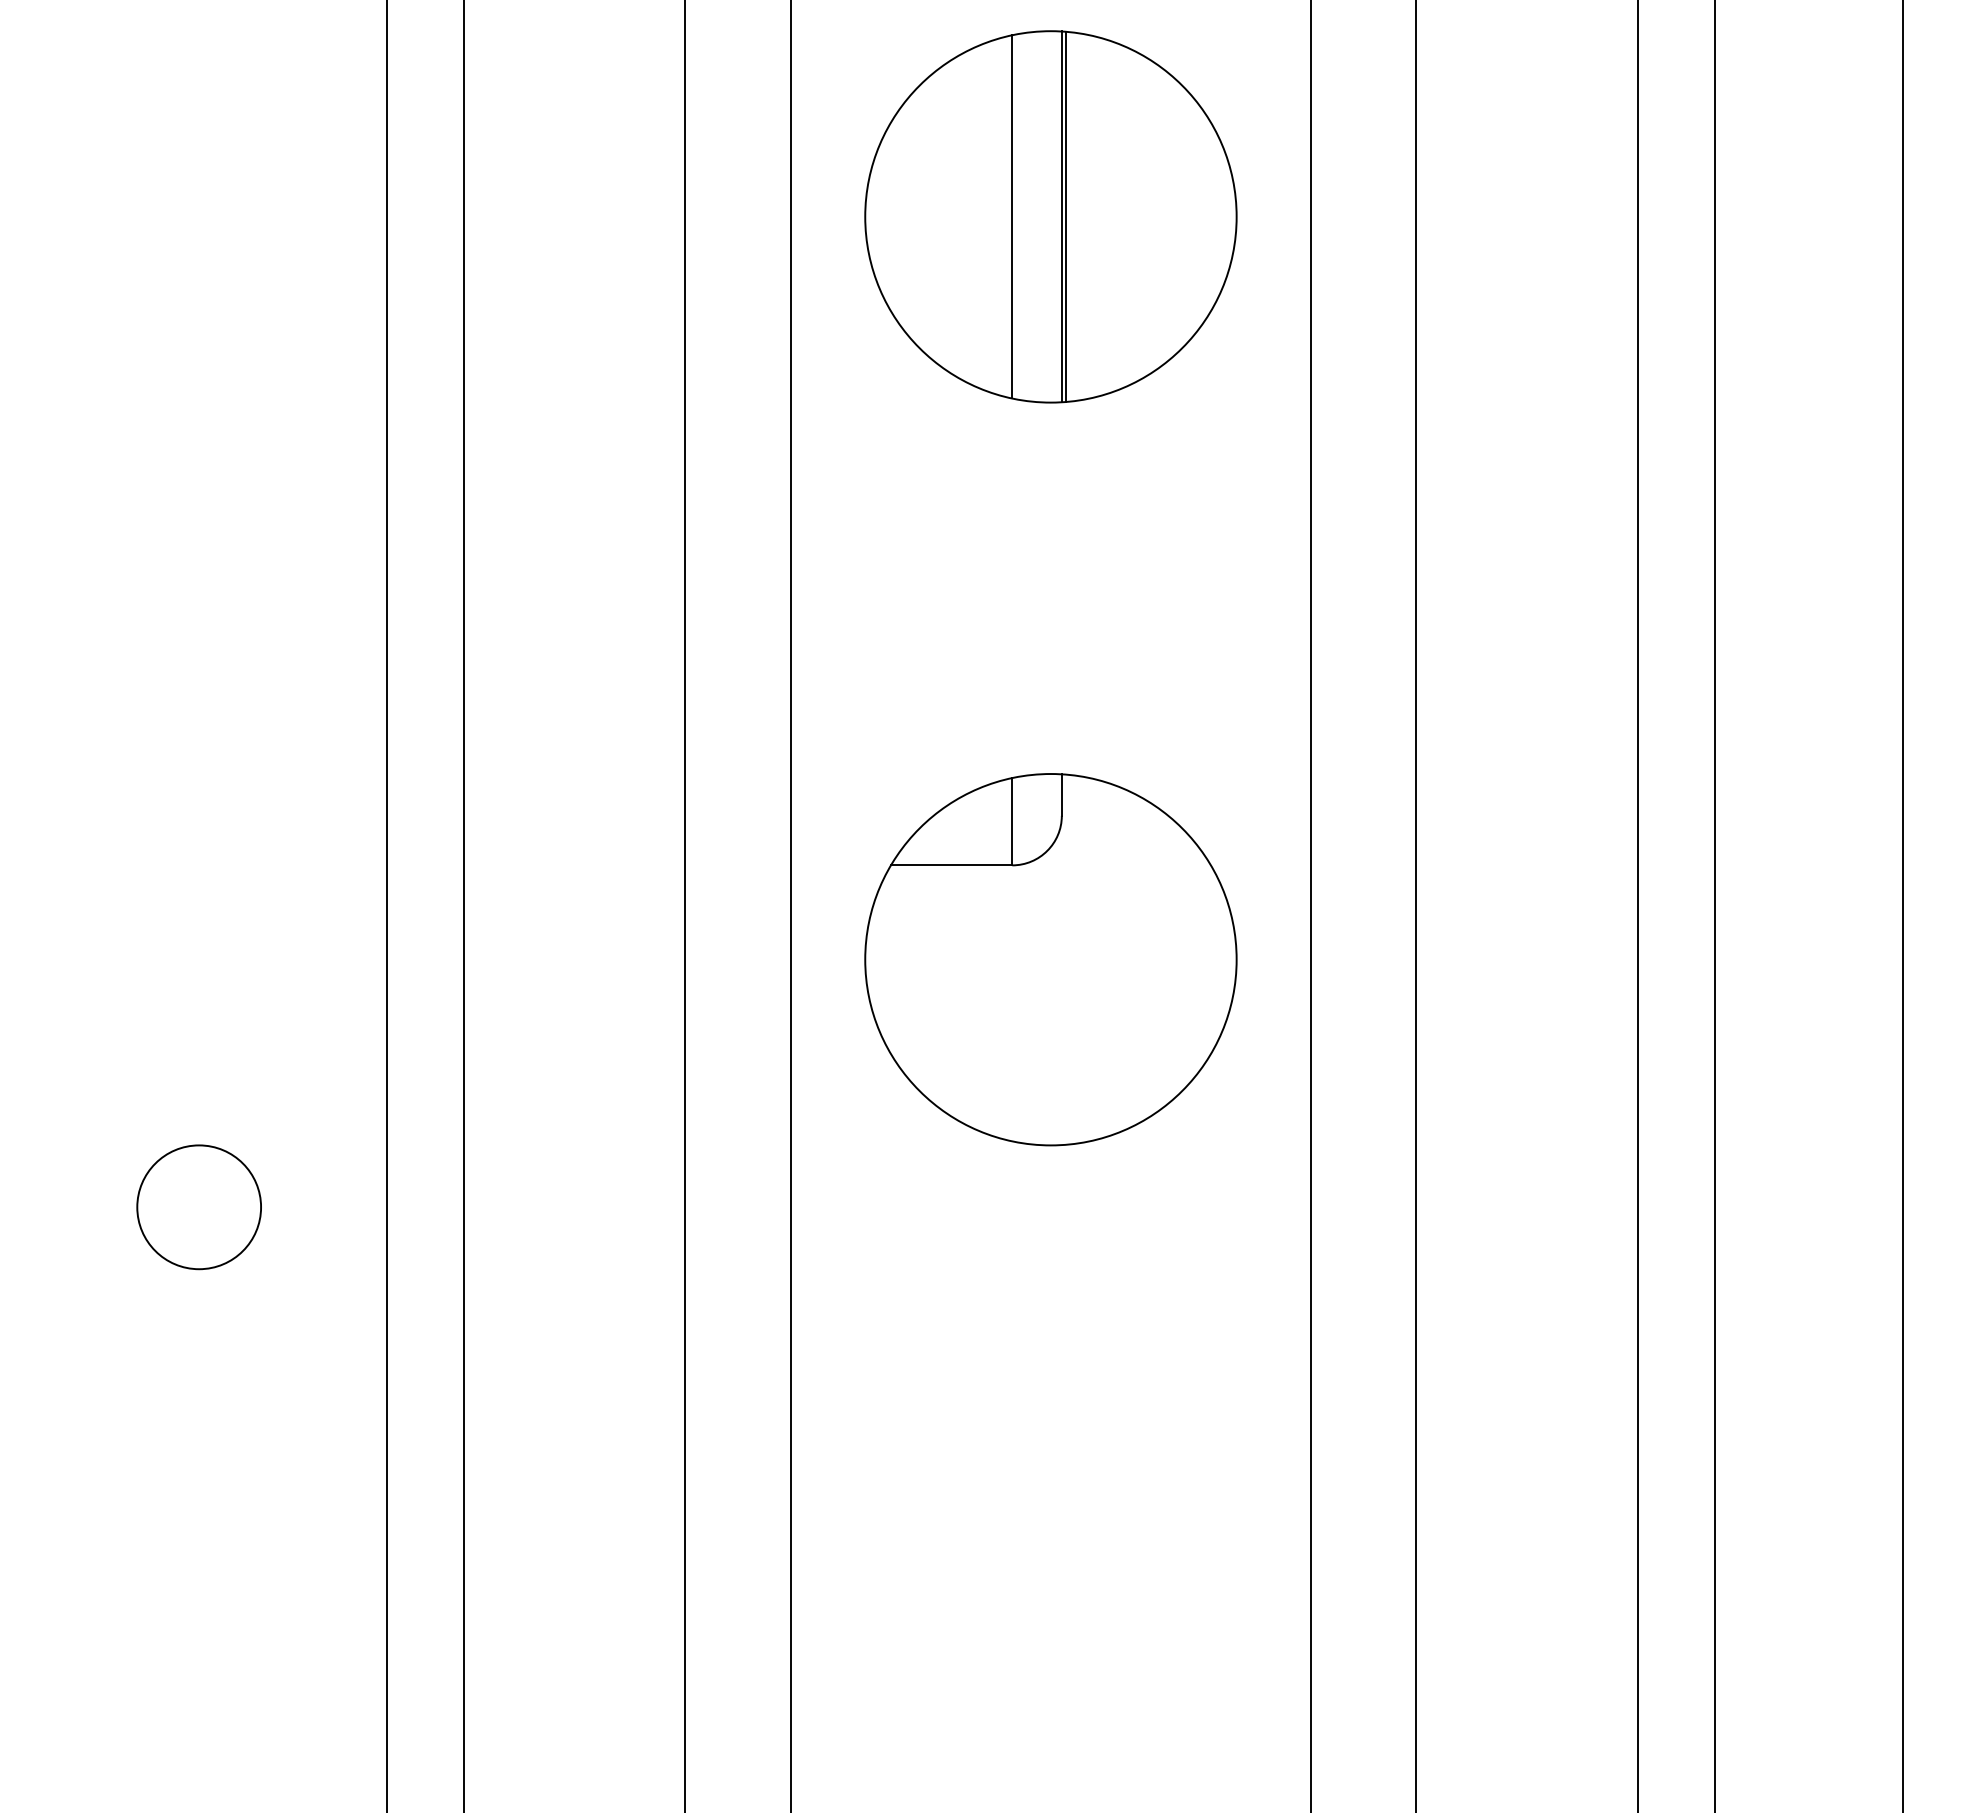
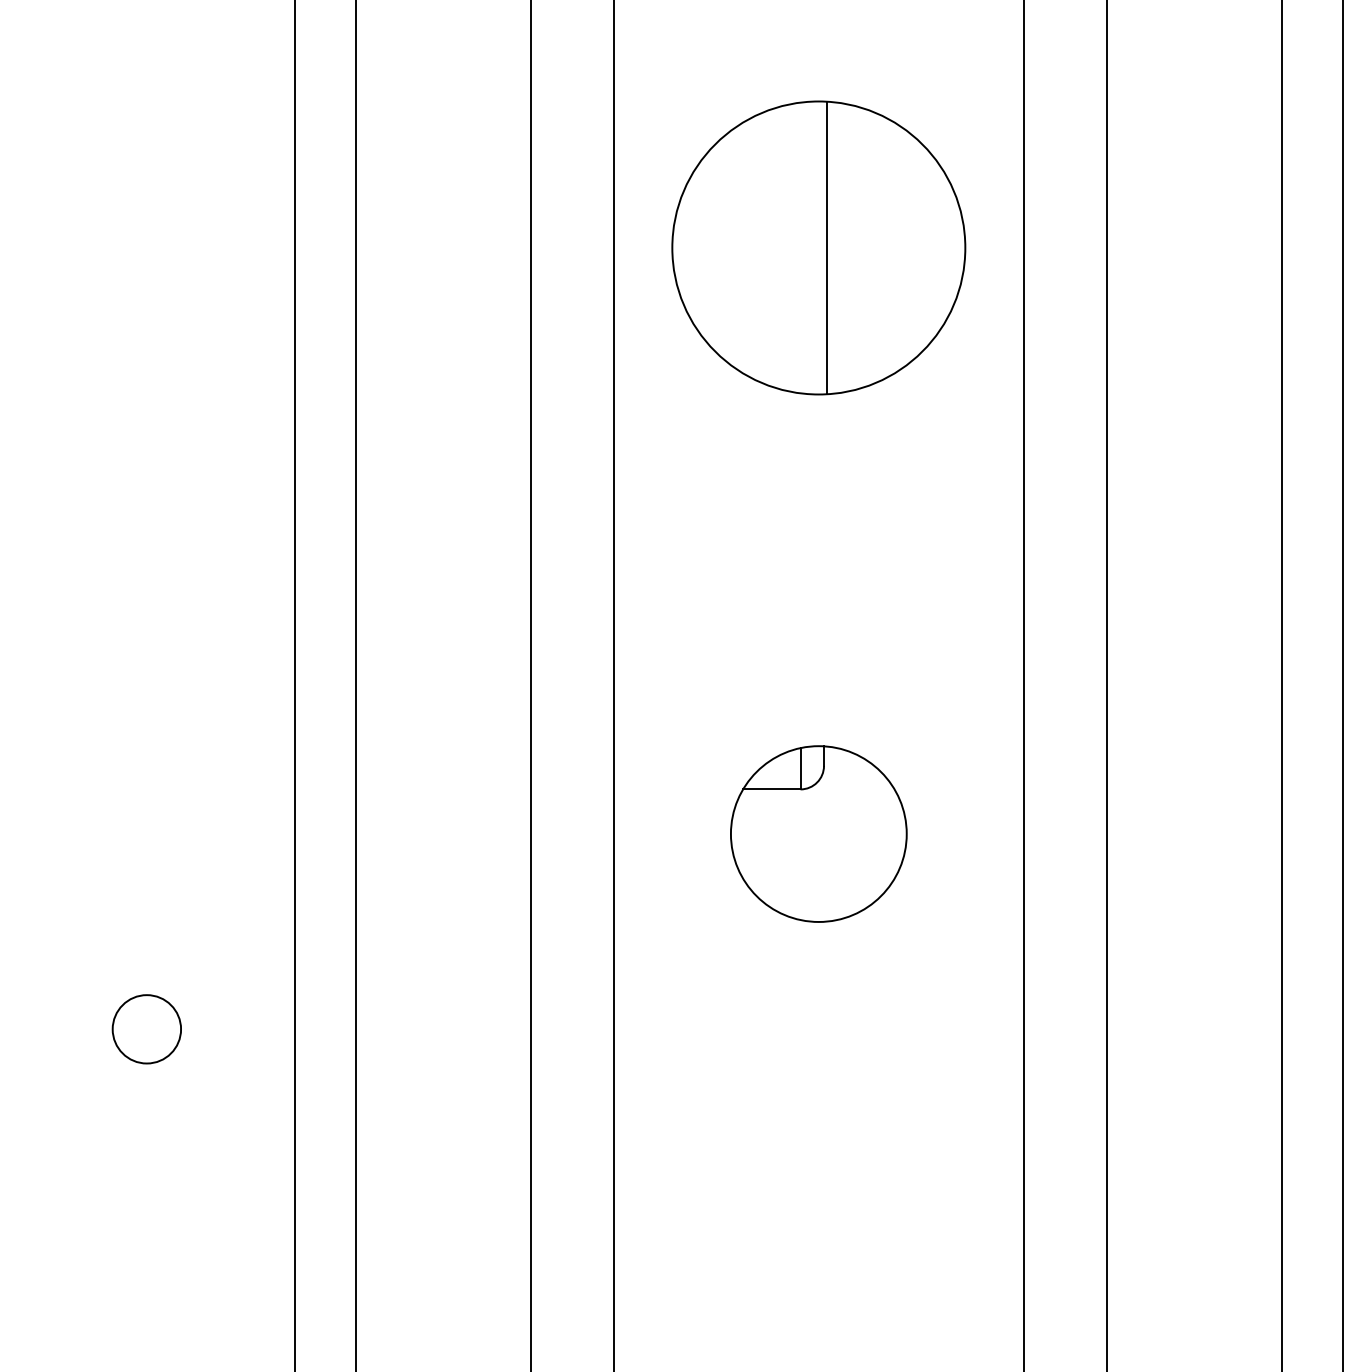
line: (1012, 216) -> (788, 247), removed
line: (1066, 216) -> (831, 247), removed
part: (1050, 959) -> (818, 833), size x0.6
circle: (199, 1207) -> (147, 1029), size x0.7

